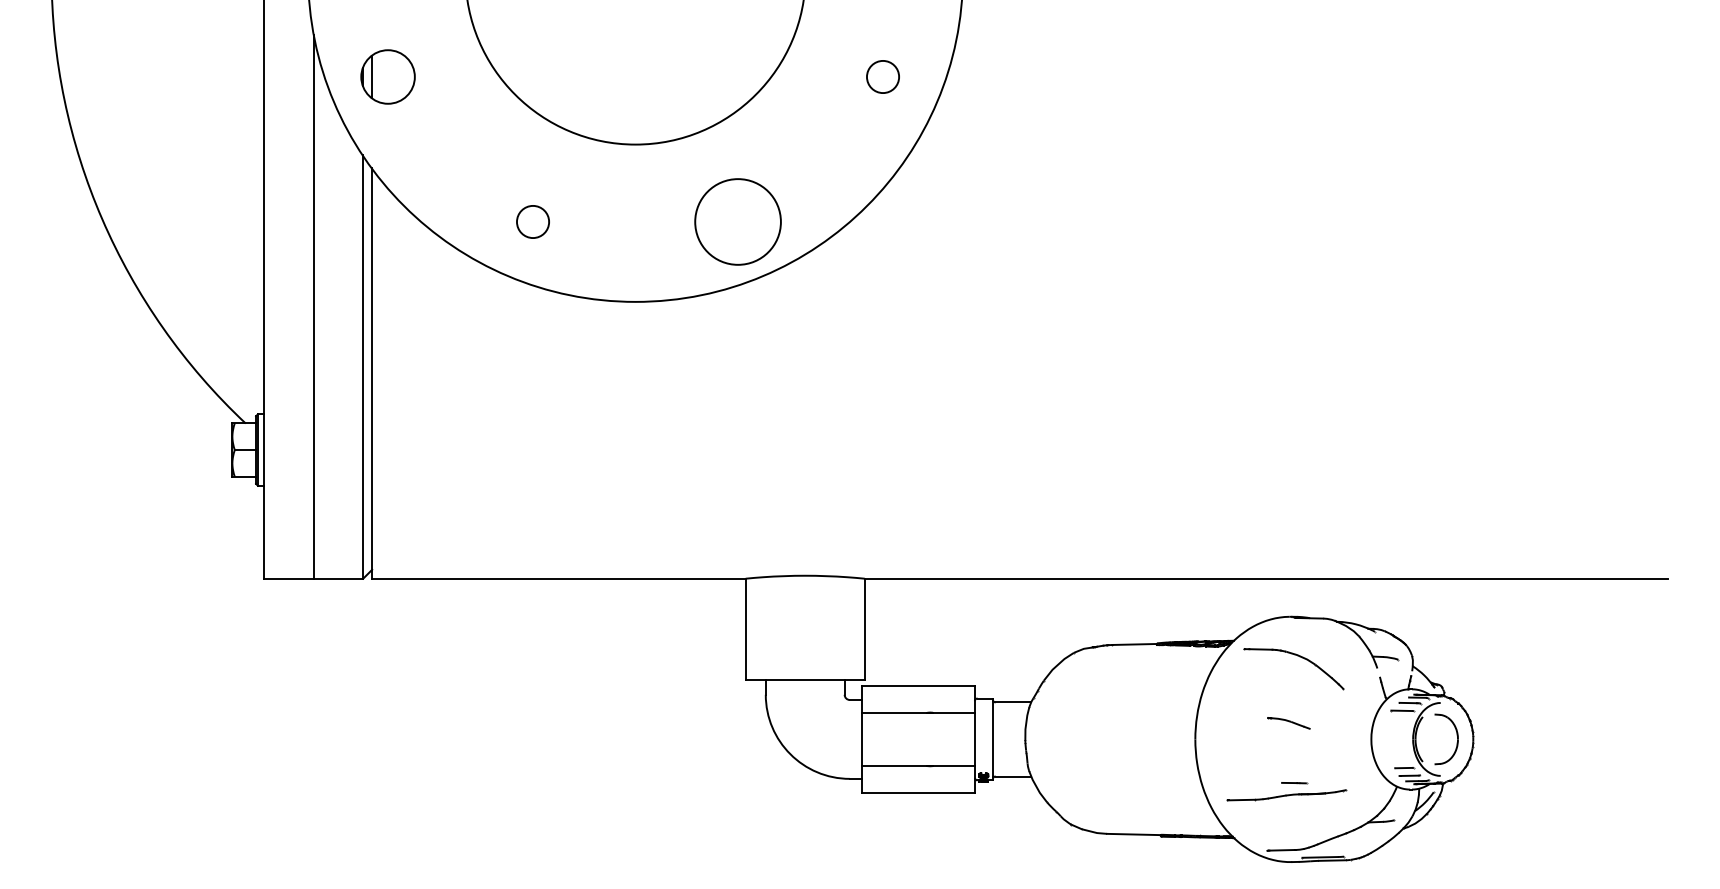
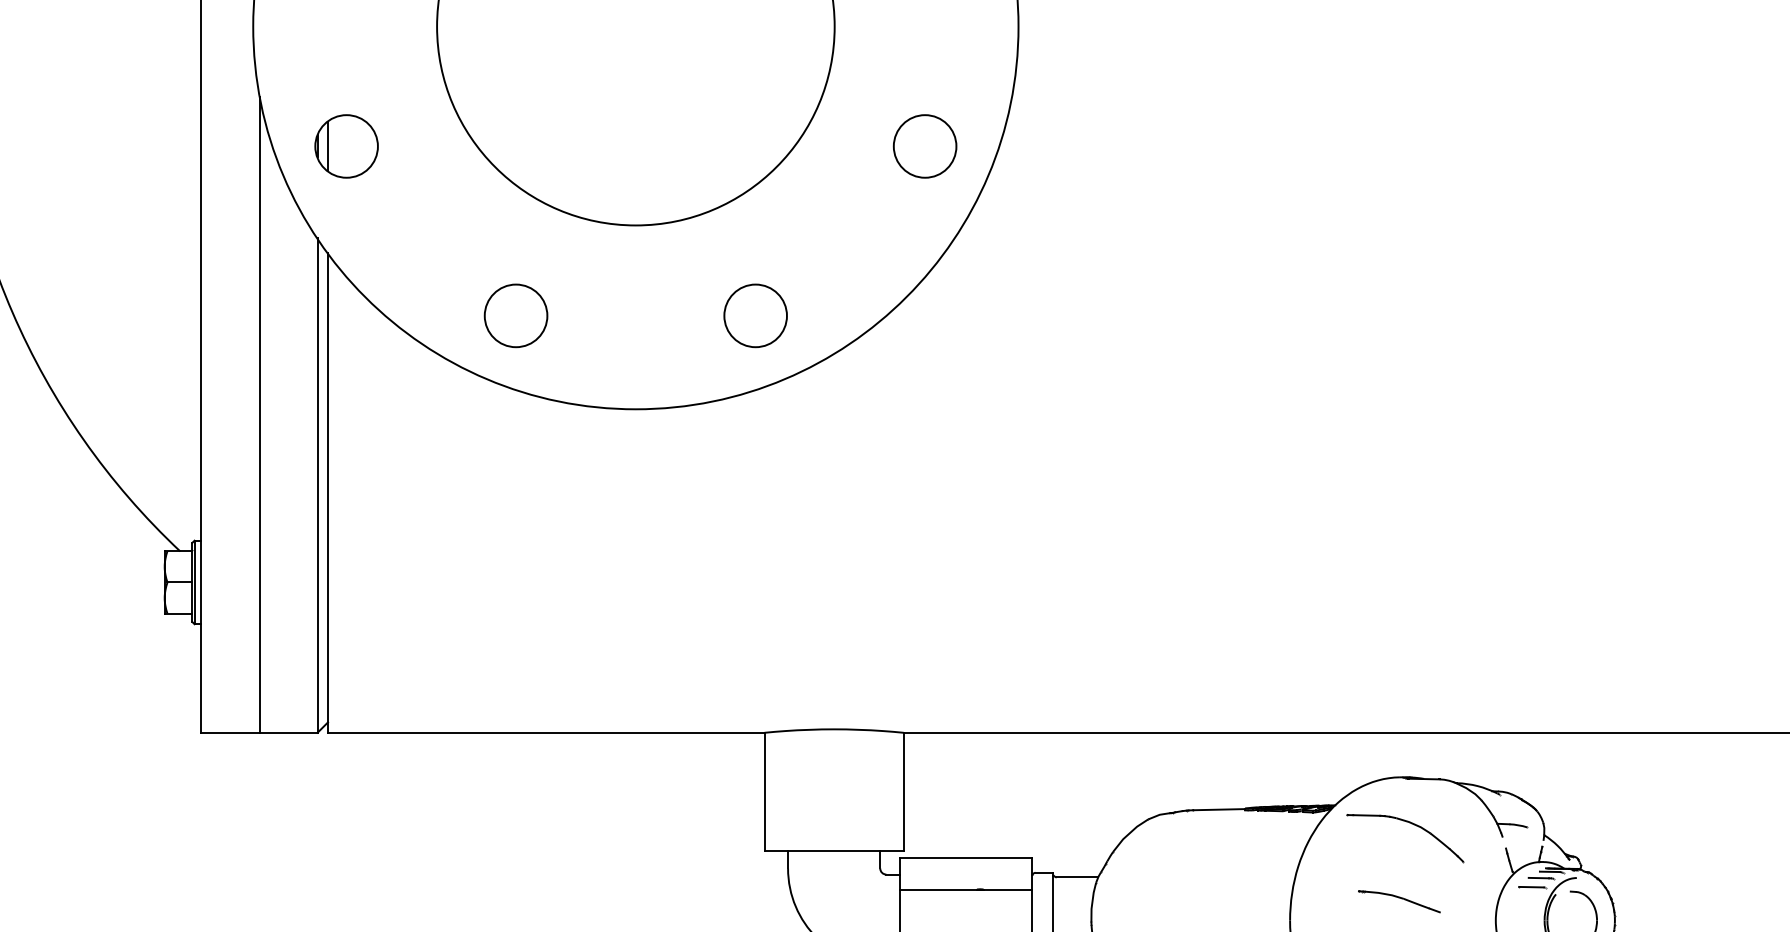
circle: (882, 76) -> (924, 145), size x1.67
circle: (532, 221) -> (515, 315), size x1.67
circle: (737, 221) -> (755, 315), size x0.62
part: (1288, 723) -> (1398, 902), size x1.67

